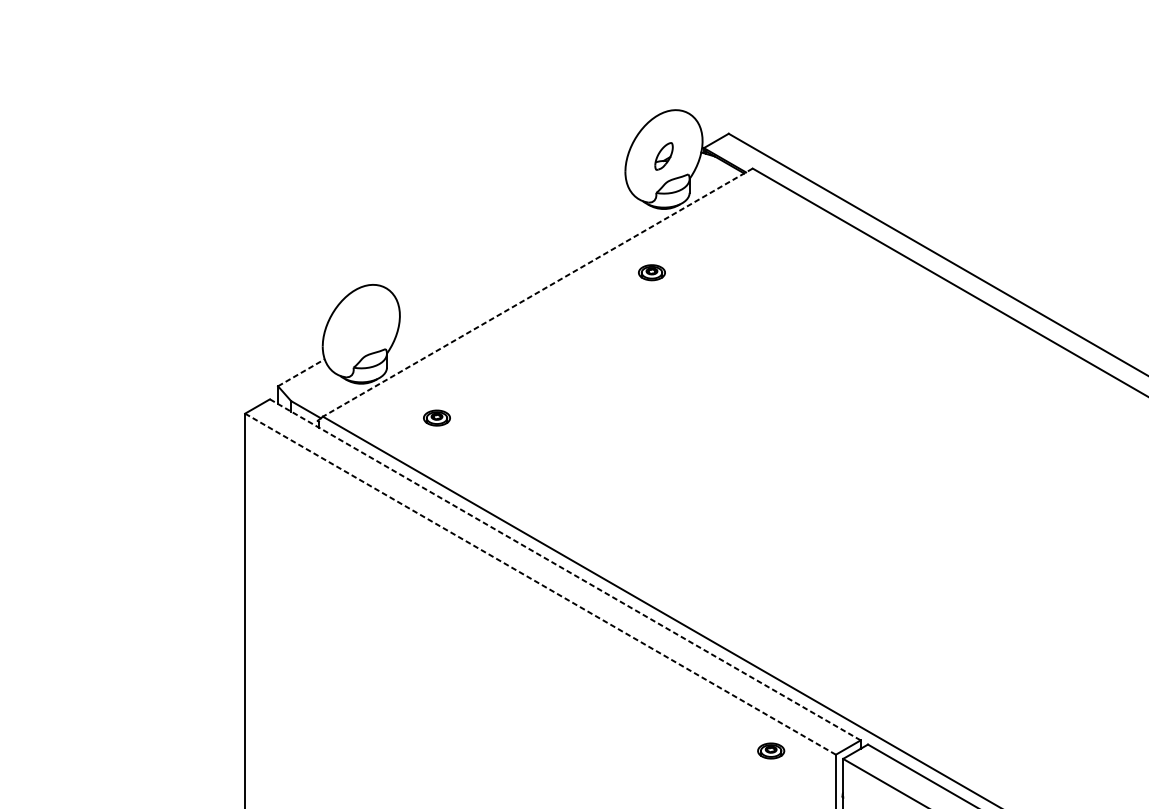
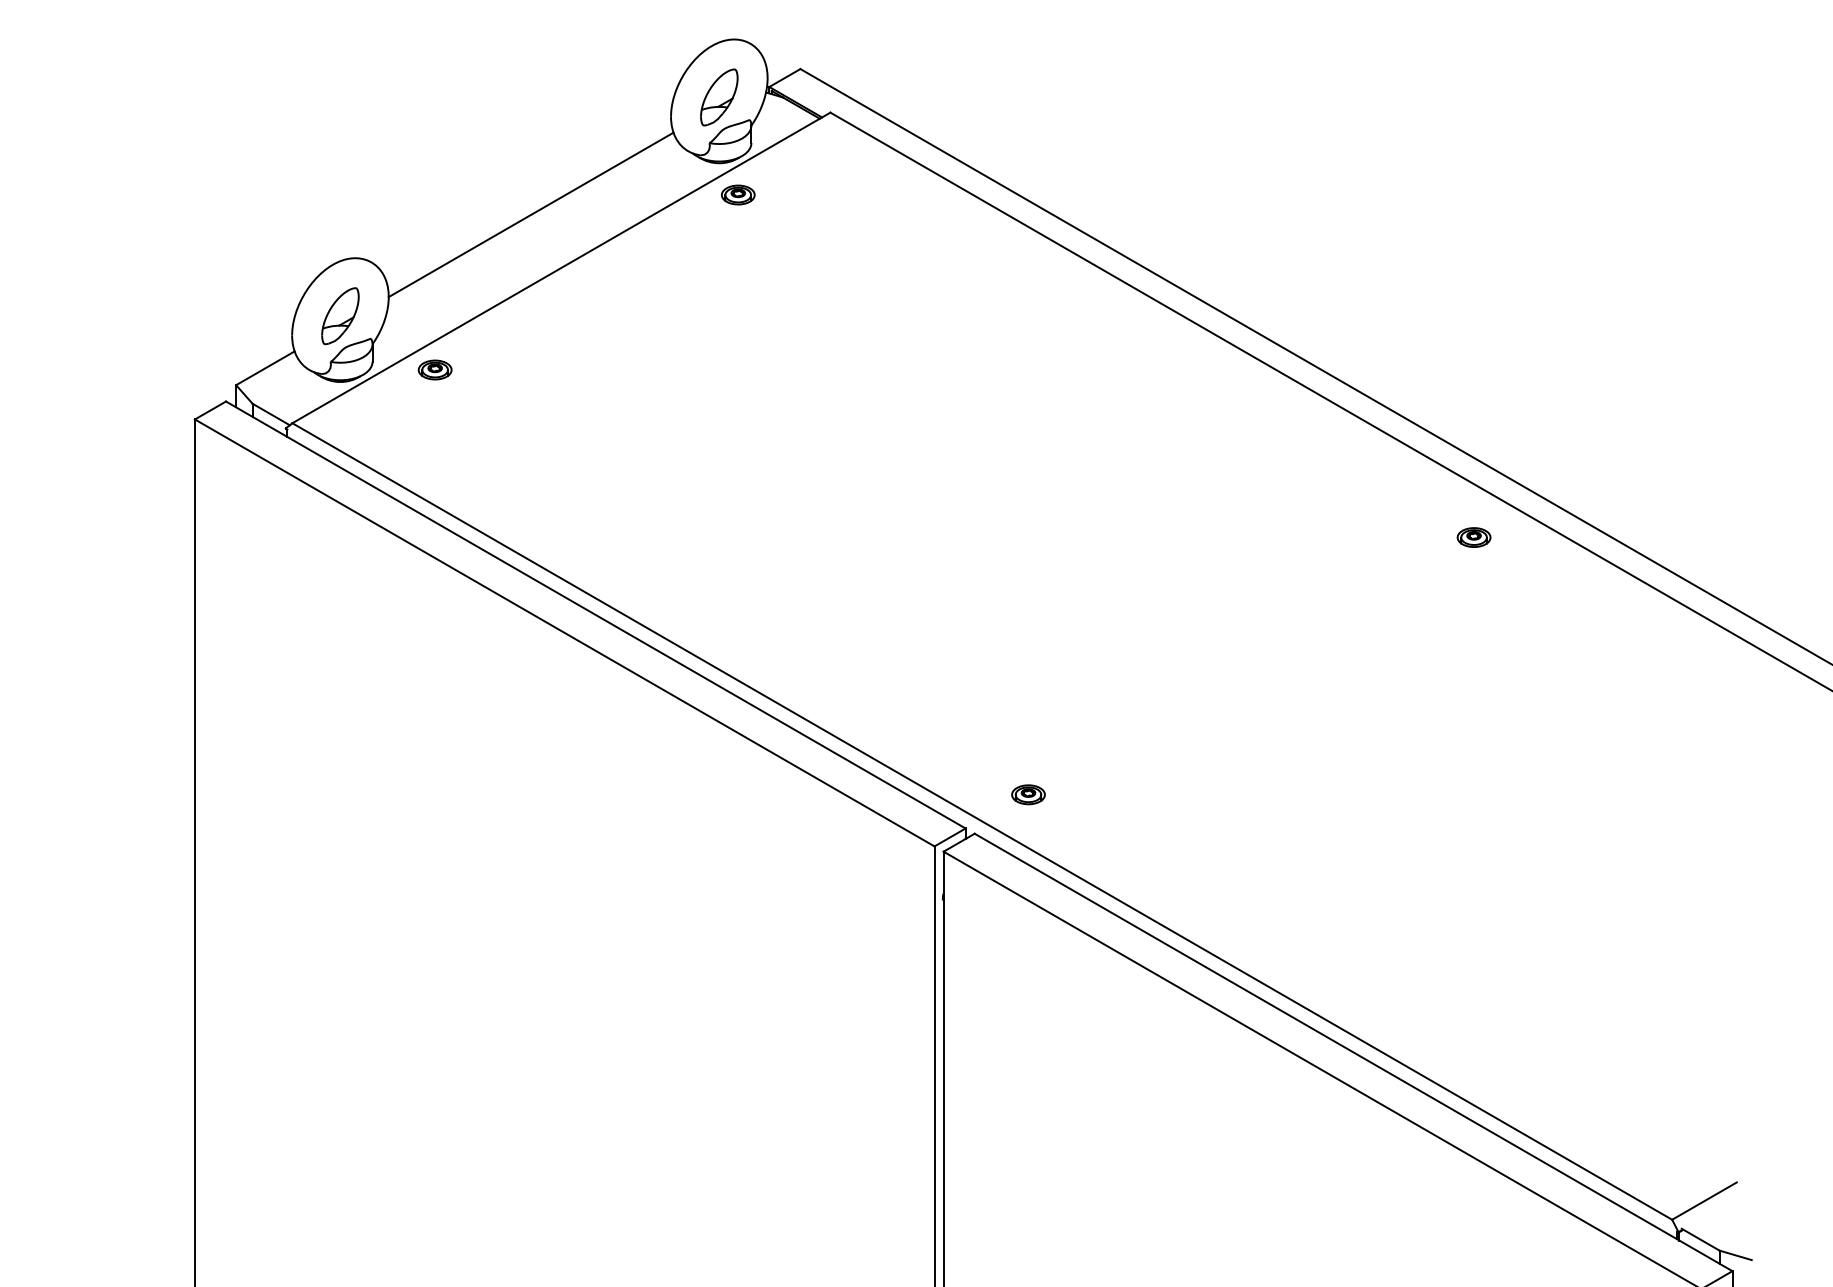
part: (664, 156) -> (719, 97), size x1.67
line: (513, 249) -> (530, 214), added
part: (652, 272) -> (738, 194), moved
line: (537, 292) -> (561, 267), dashed -> solid
part: (361, 331) -> (340, 316), added
line: (301, 372) -> (265, 368), dashed -> solid
part: (436, 417) -> (434, 369), moved
line: (565, 570) -> (595, 615), dashed -> solid
line: (540, 583) -> (564, 632), dashed -> solid
part: (771, 750) -> (1028, 794), moved

